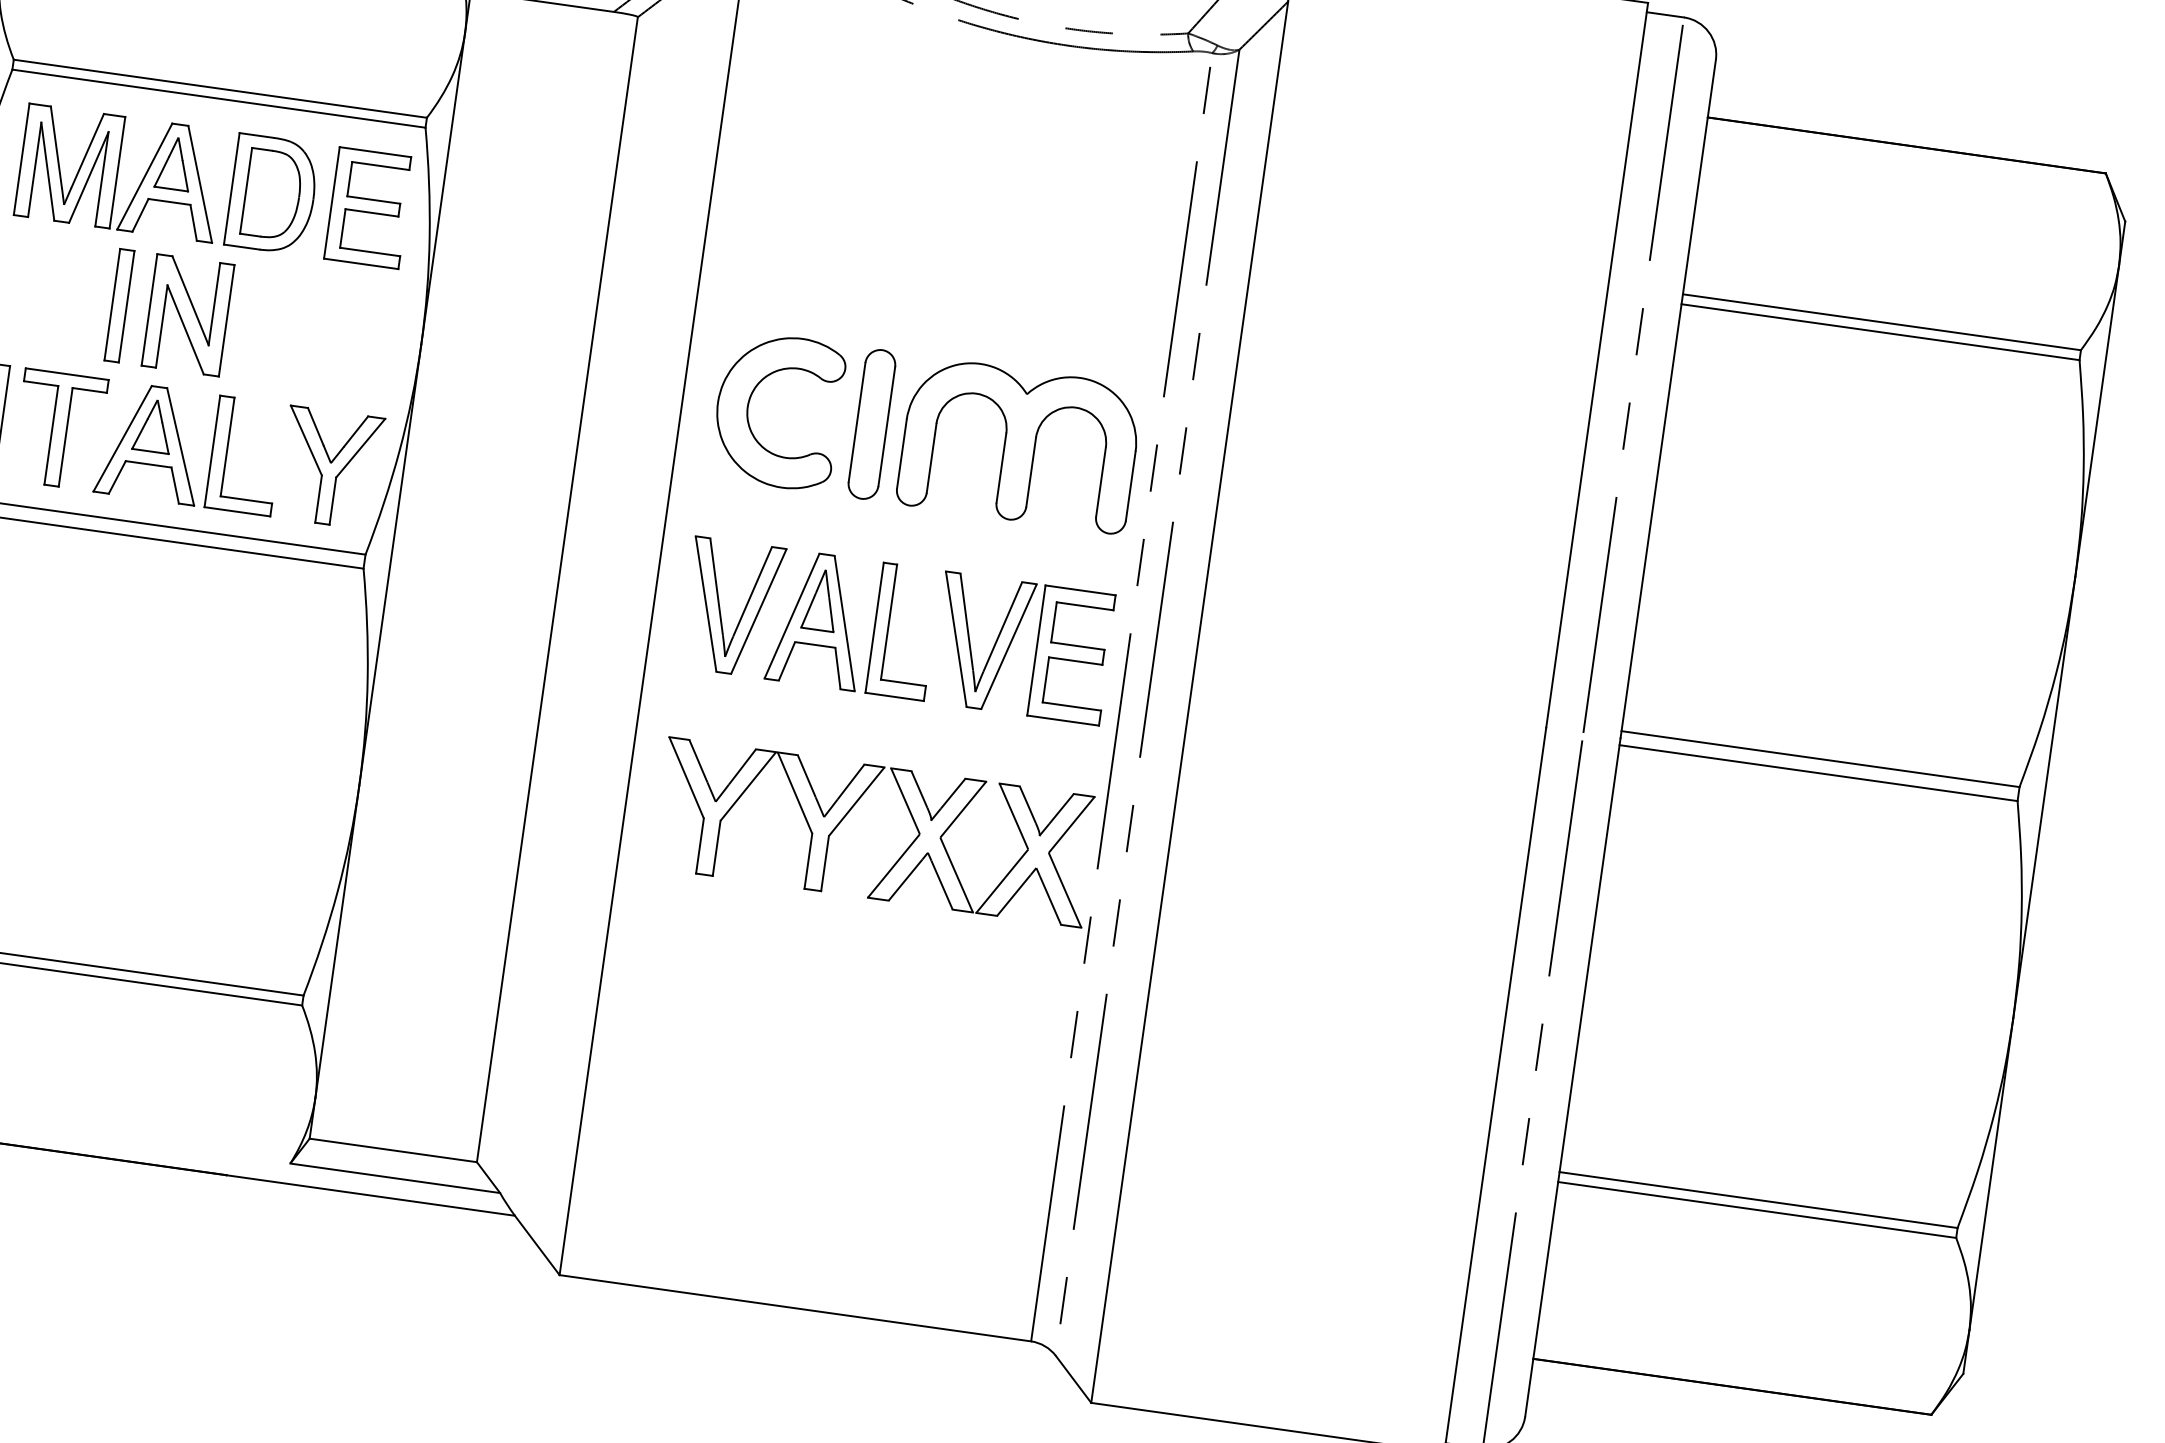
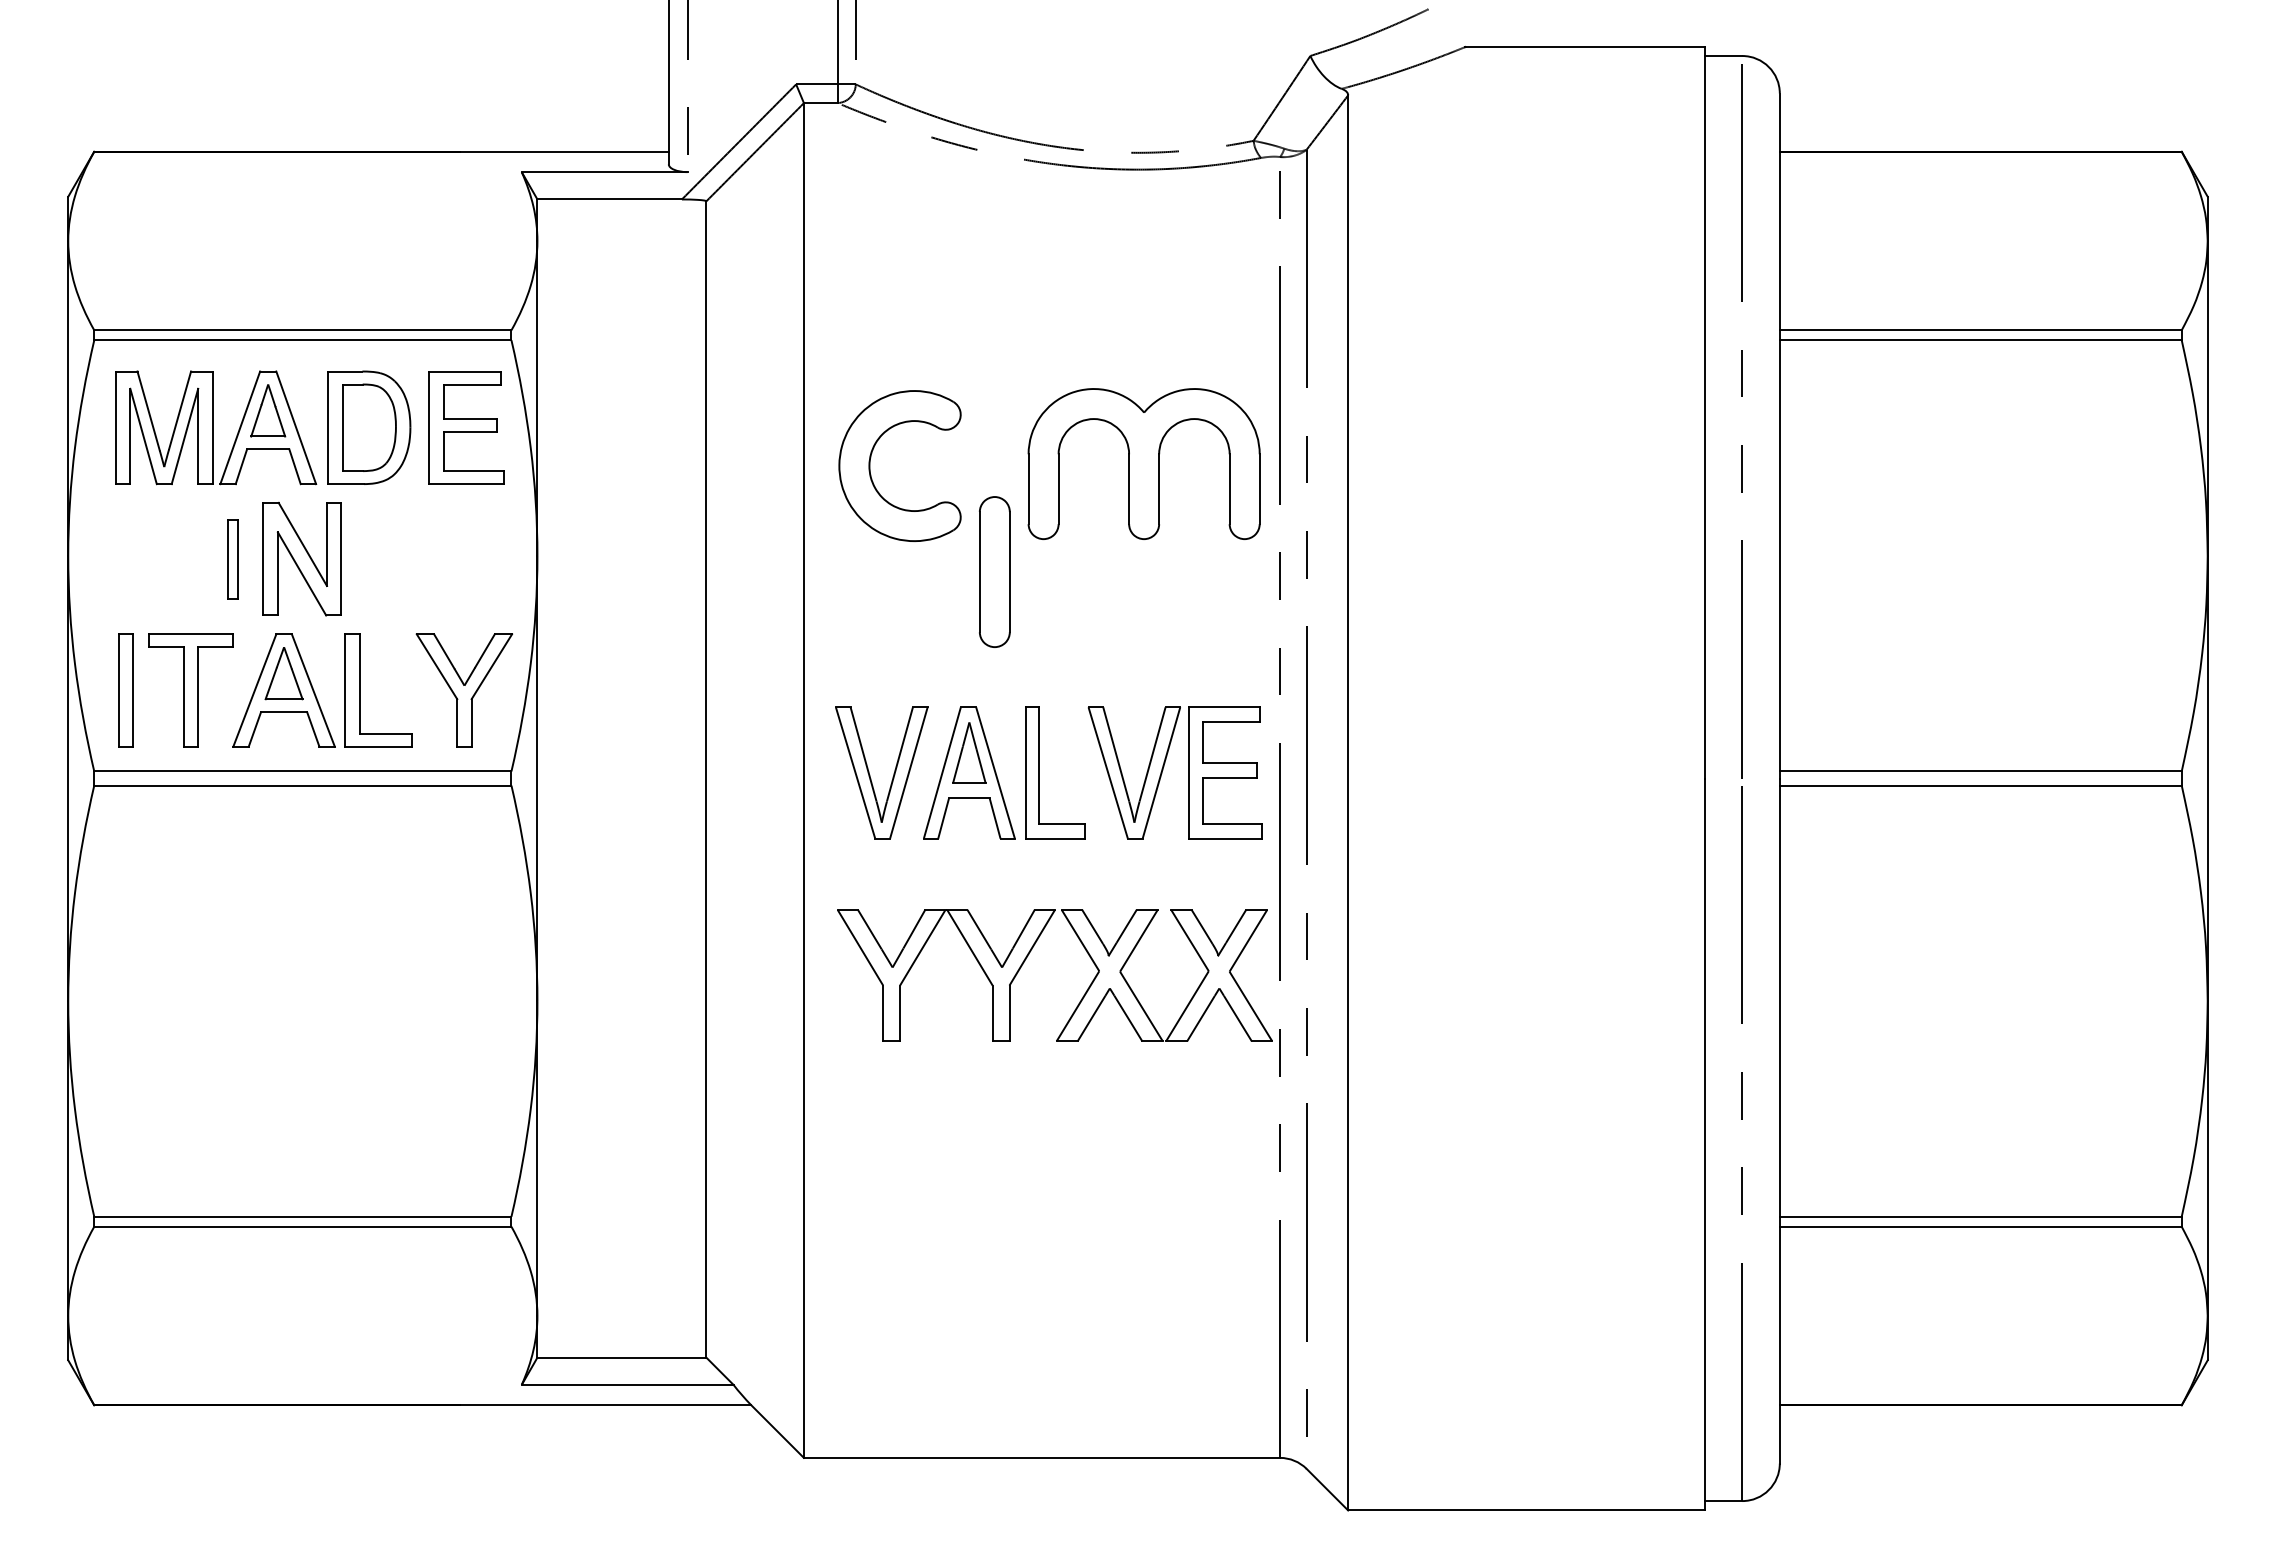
part: (118, 304) -> (232, 558), size x0.7
part: (748, 406) -> (870, 465), moved
part: (1019, 444) -> (1143, 463), moved

